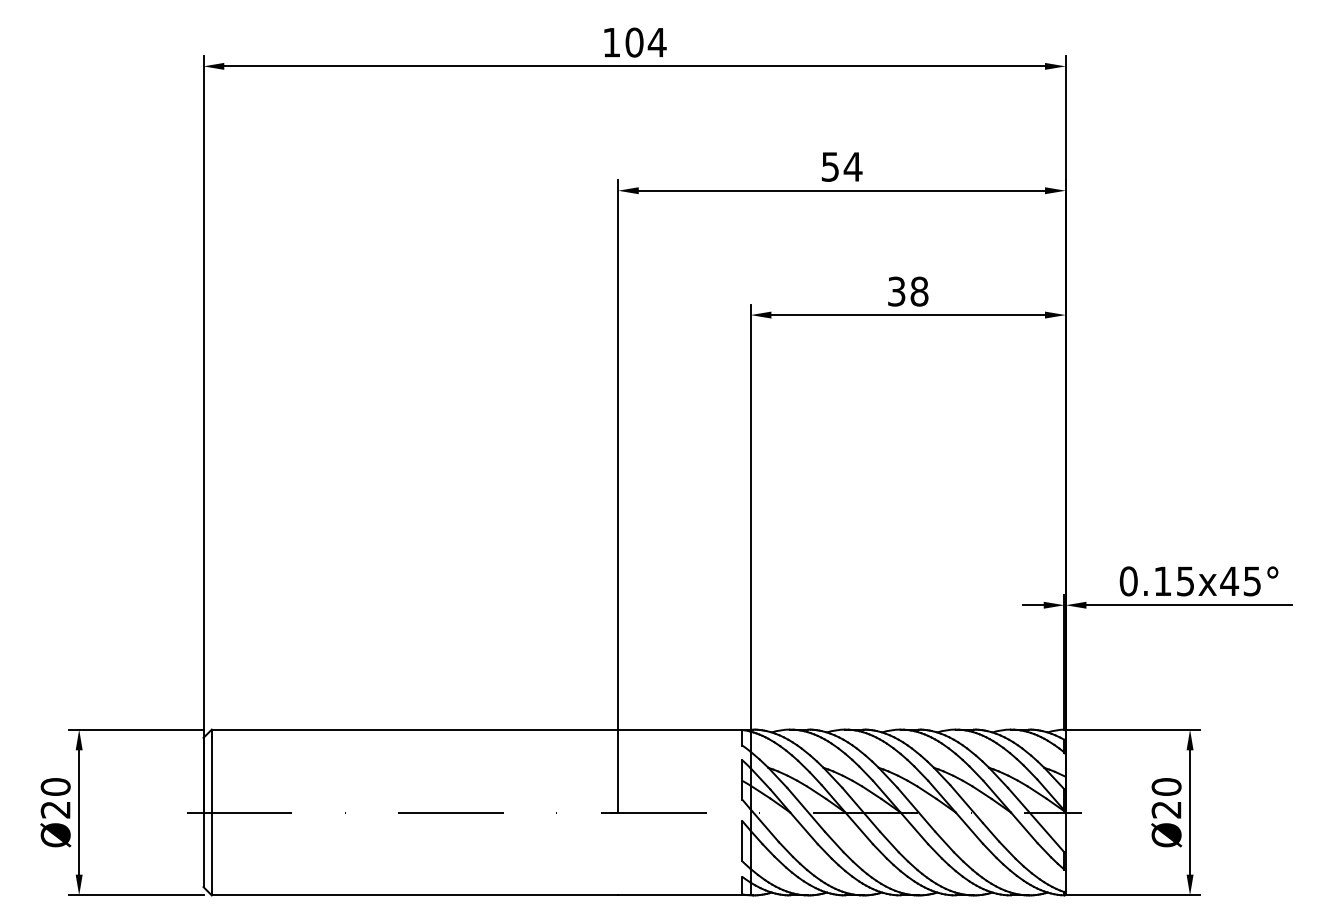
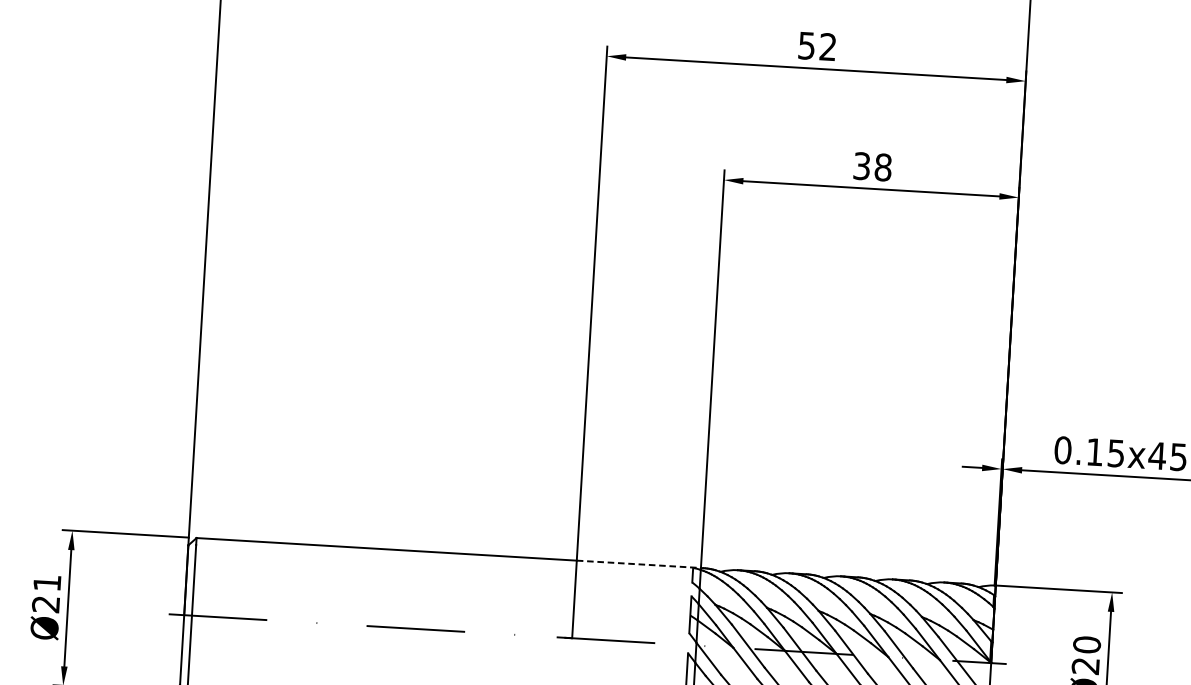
text: (852, 166) -> (827, 46), 54 -> 52
line: (684, 729) -> (639, 564), solid -> dashed
text: (55, 786) -> (47, 582), Ø20 -> Ø21

